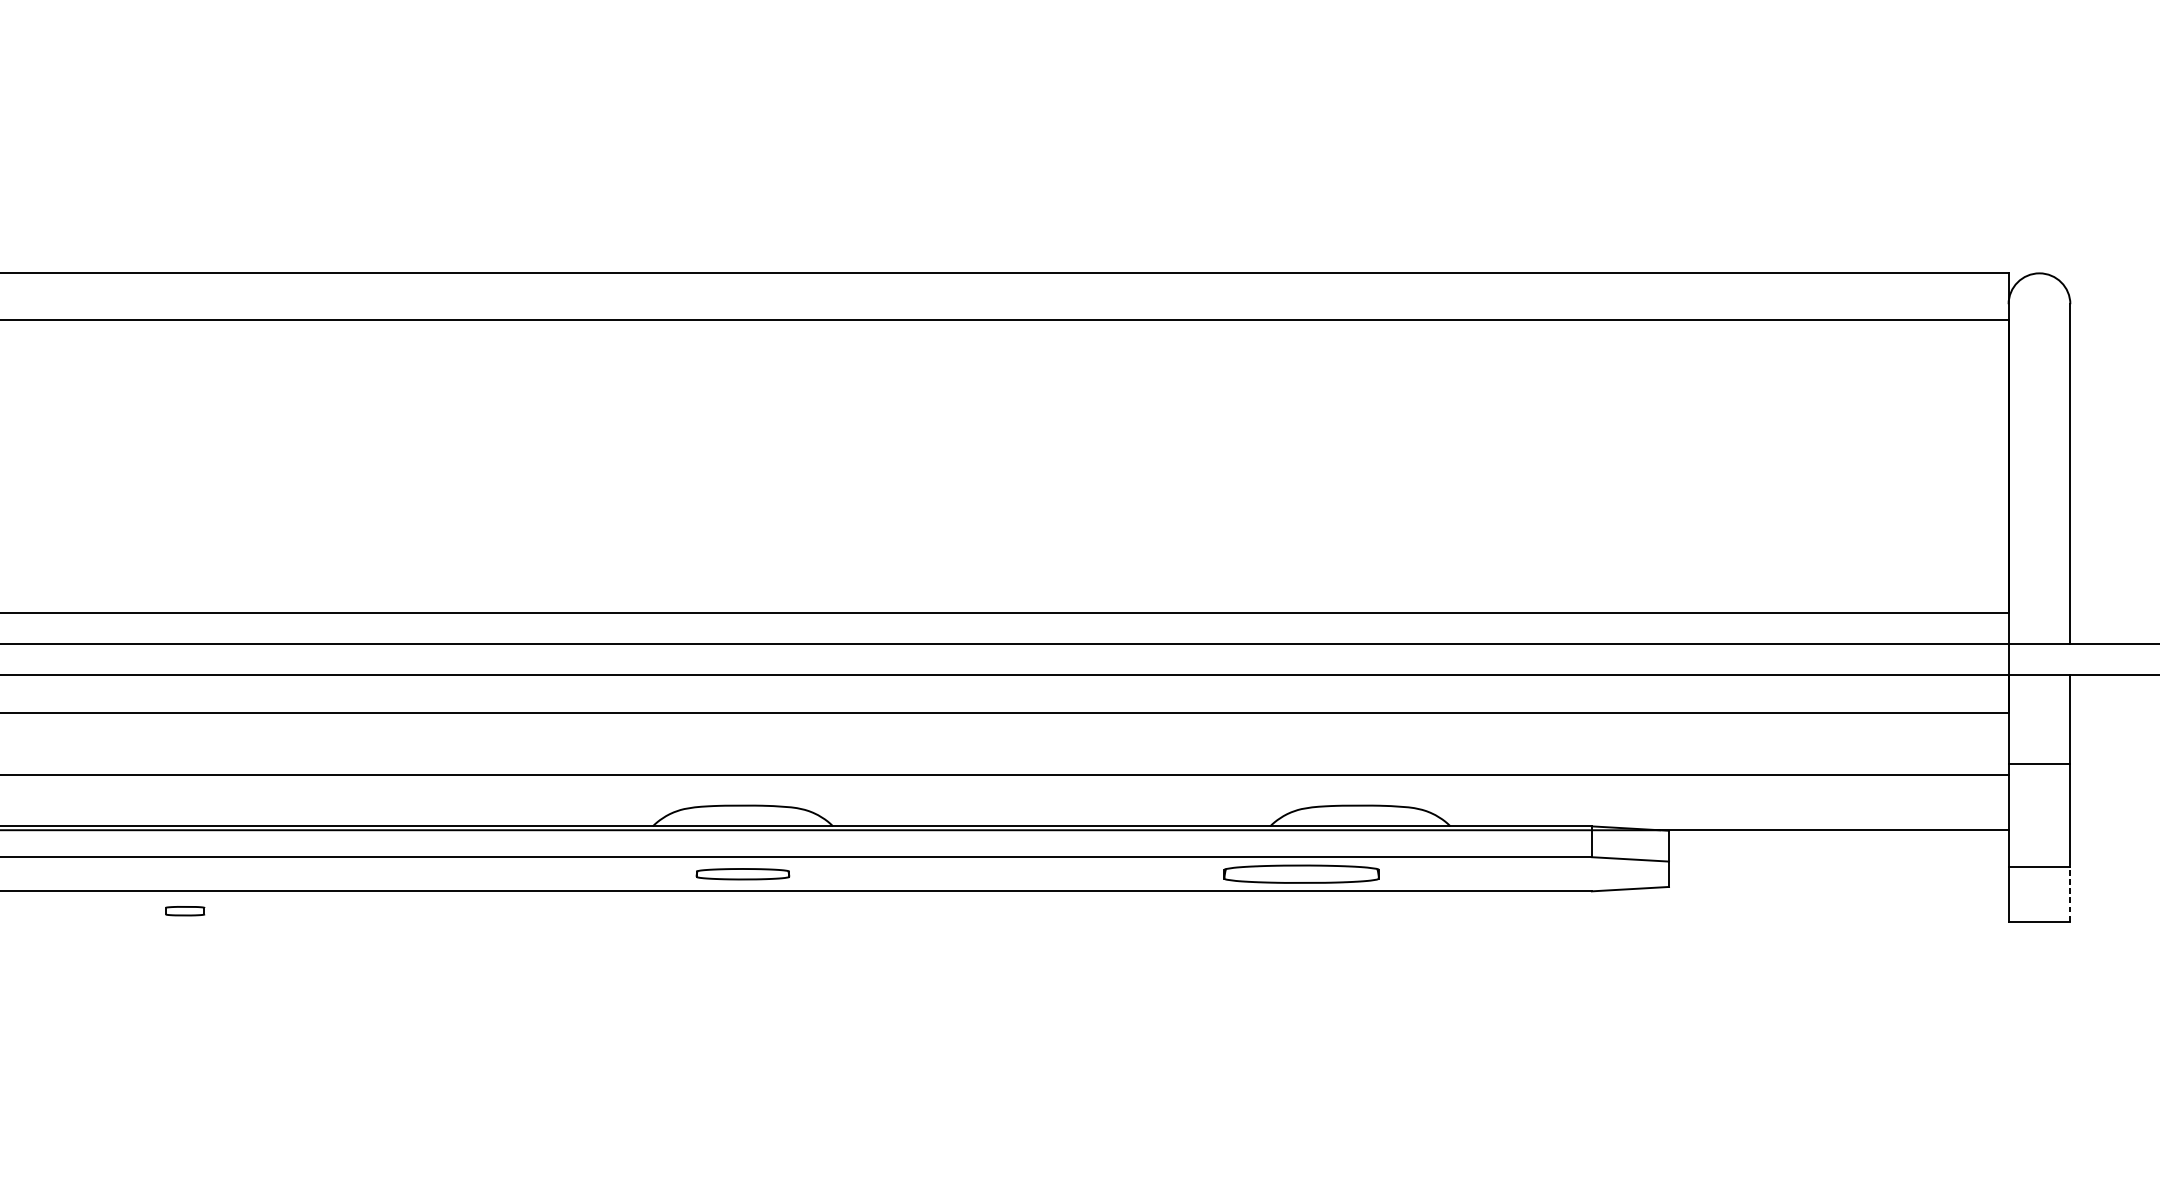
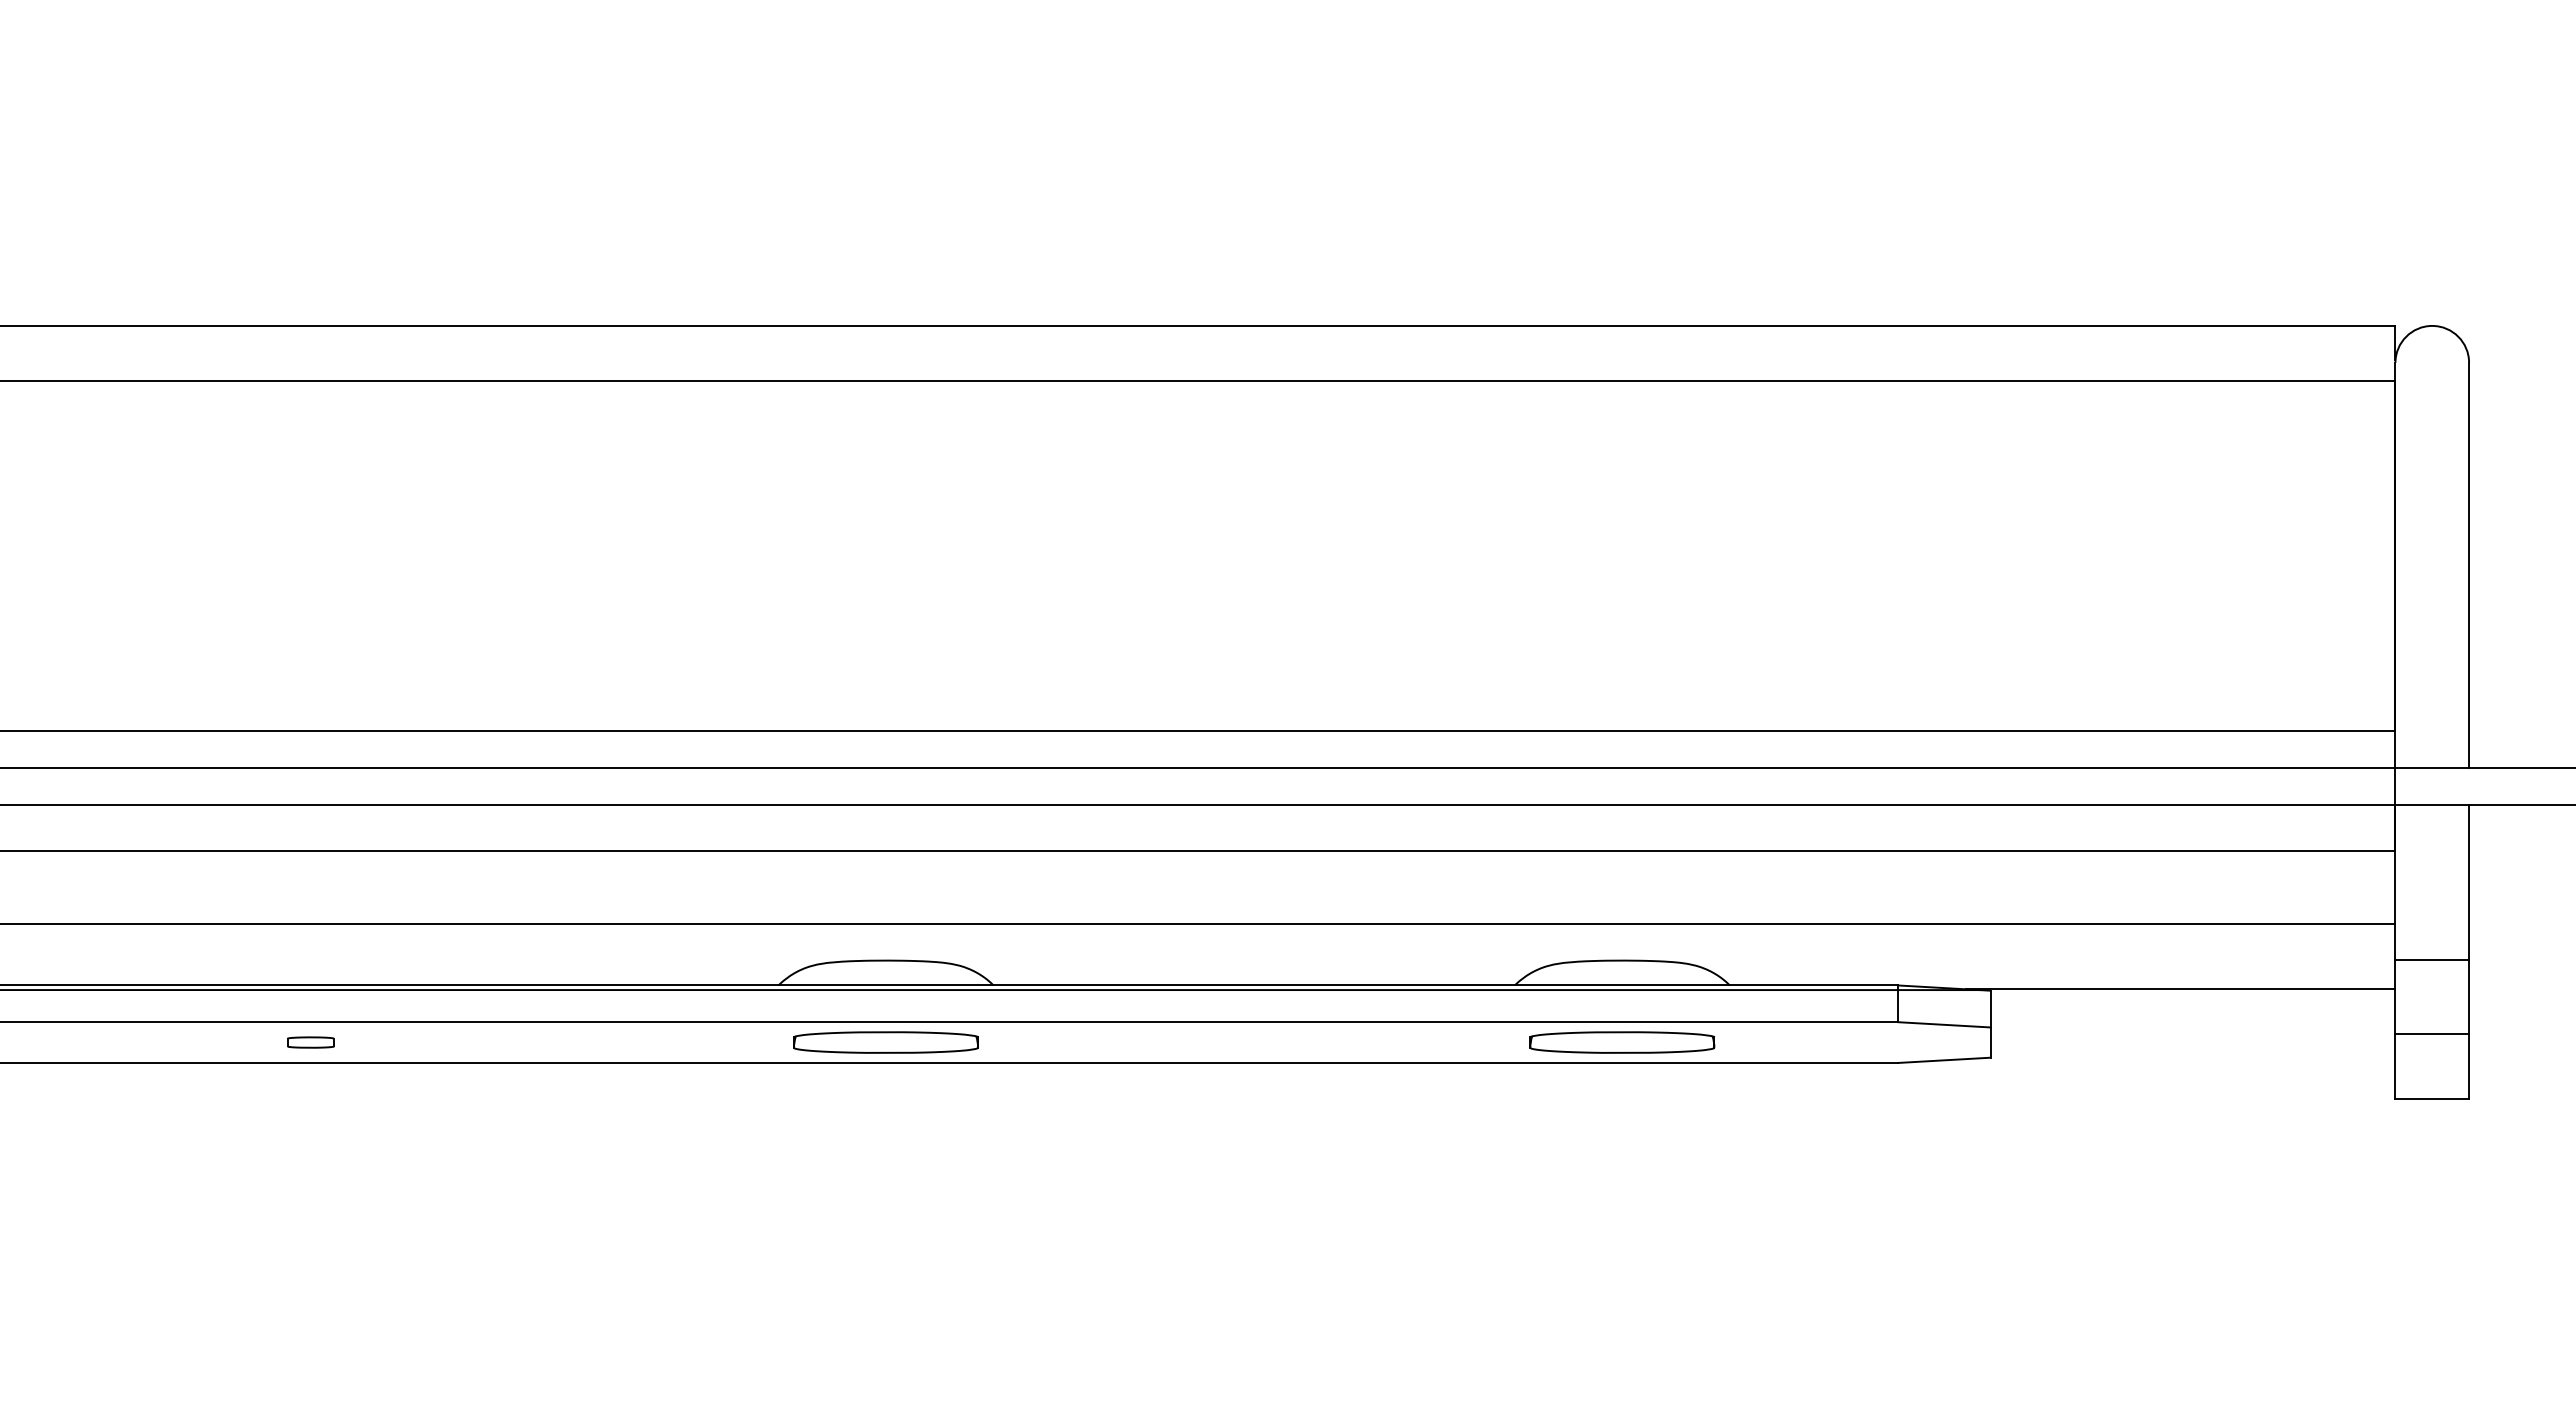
line: (2039, 763) -> (2432, 960), moved
part: (742, 874) -> (885, 1042), size x1.67
part: (1301, 874) -> (1622, 1042), moved
line: (2070, 894) -> (2469, 1066), dashed -> solid
part: (184, 911) -> (310, 1042), moved

